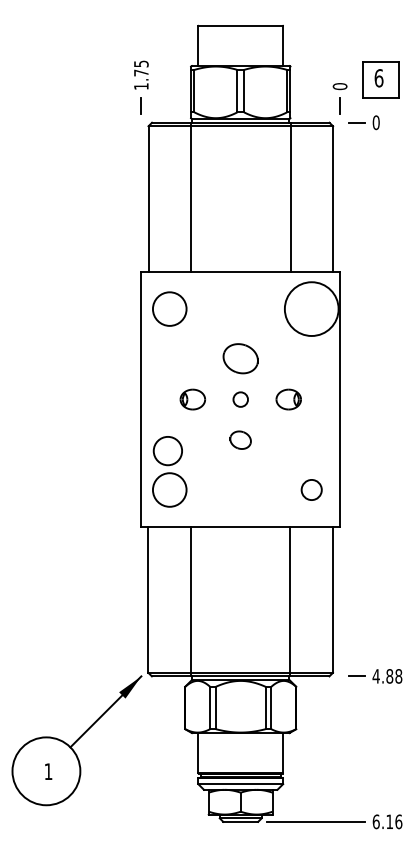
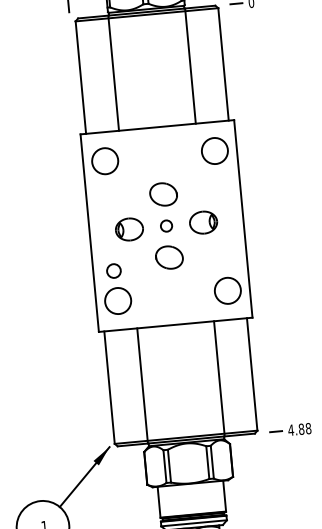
circle: (311, 308) -> (214, 150), size x0.62
part: (192, 399) -> (129, 229), size x1.43
part: (288, 399) -> (203, 222), size x1.43
part: (240, 439) -> (169, 256), size x1.67
circle: (167, 450) -> (113, 270), size x0.62
circle: (311, 489) -> (227, 290), size x1.67

